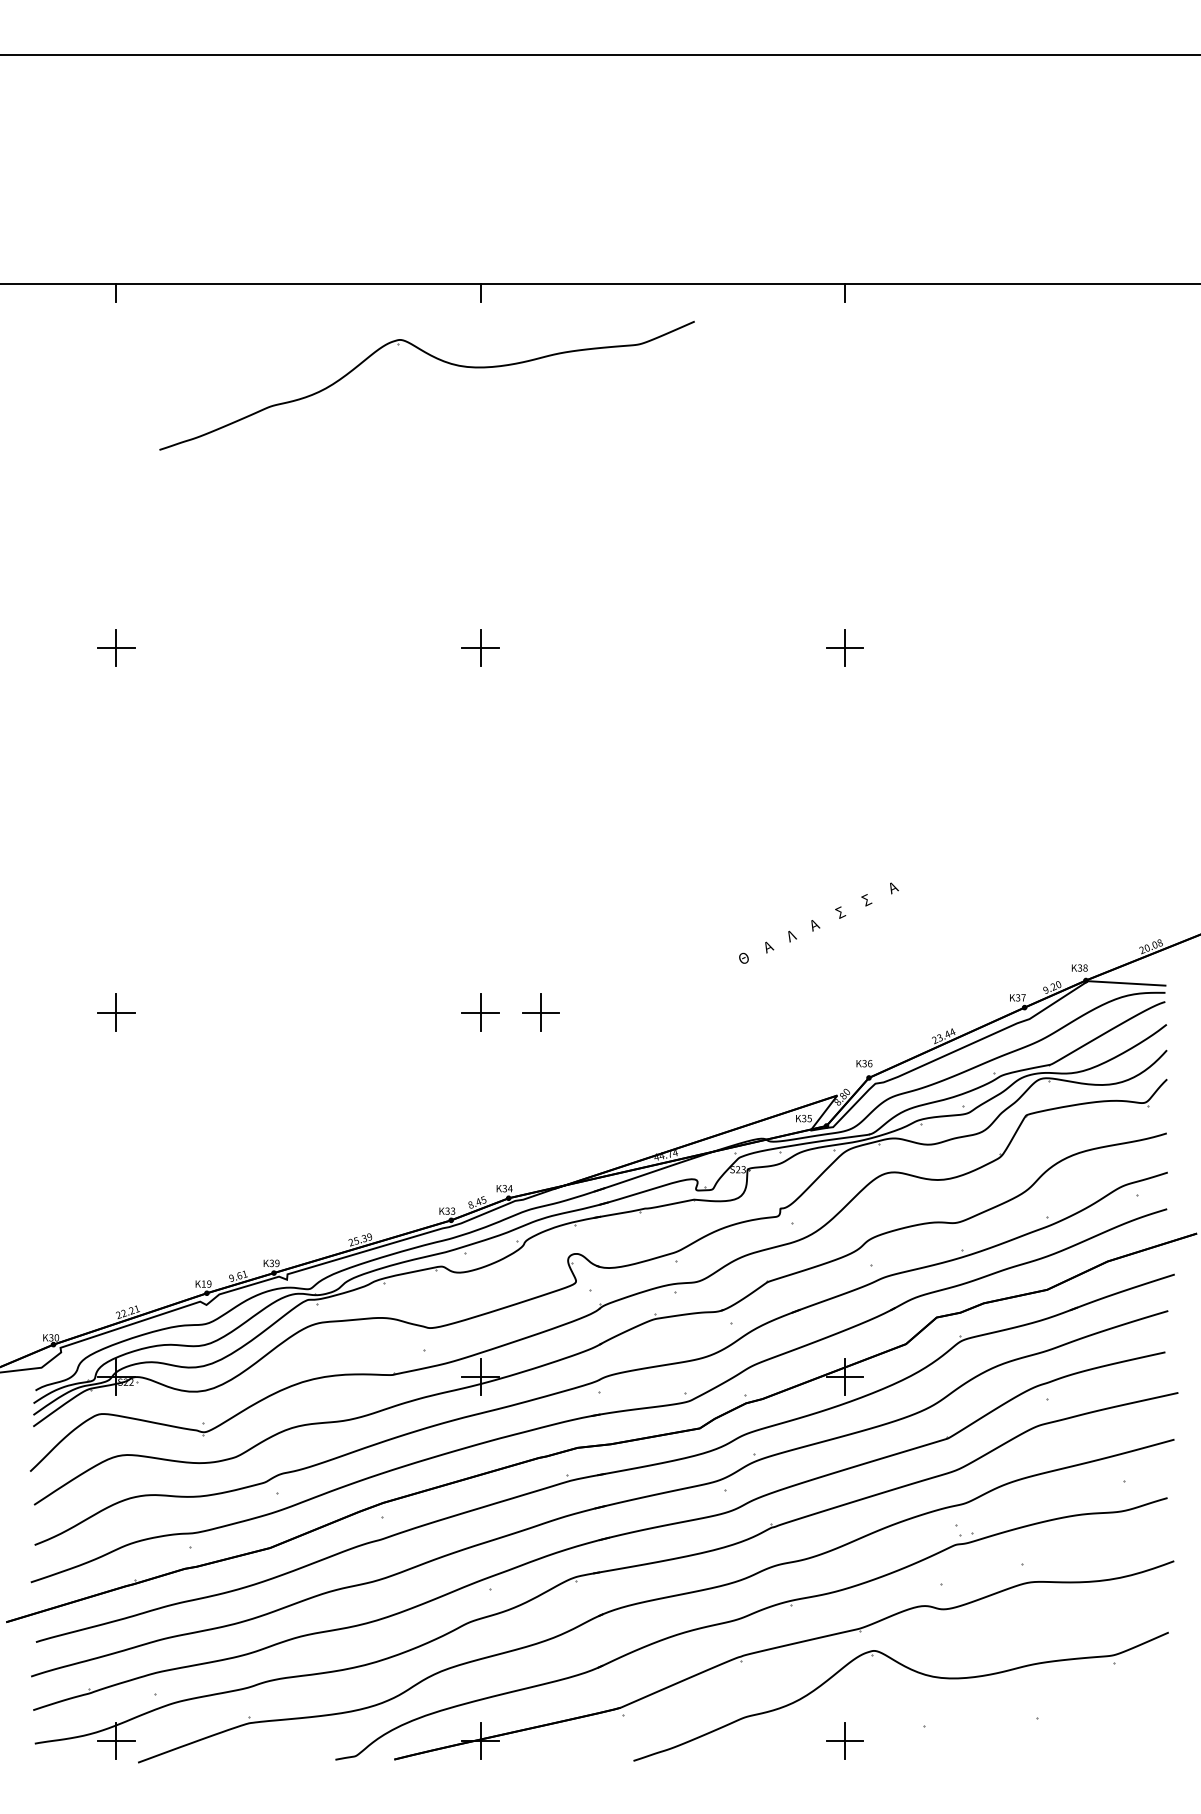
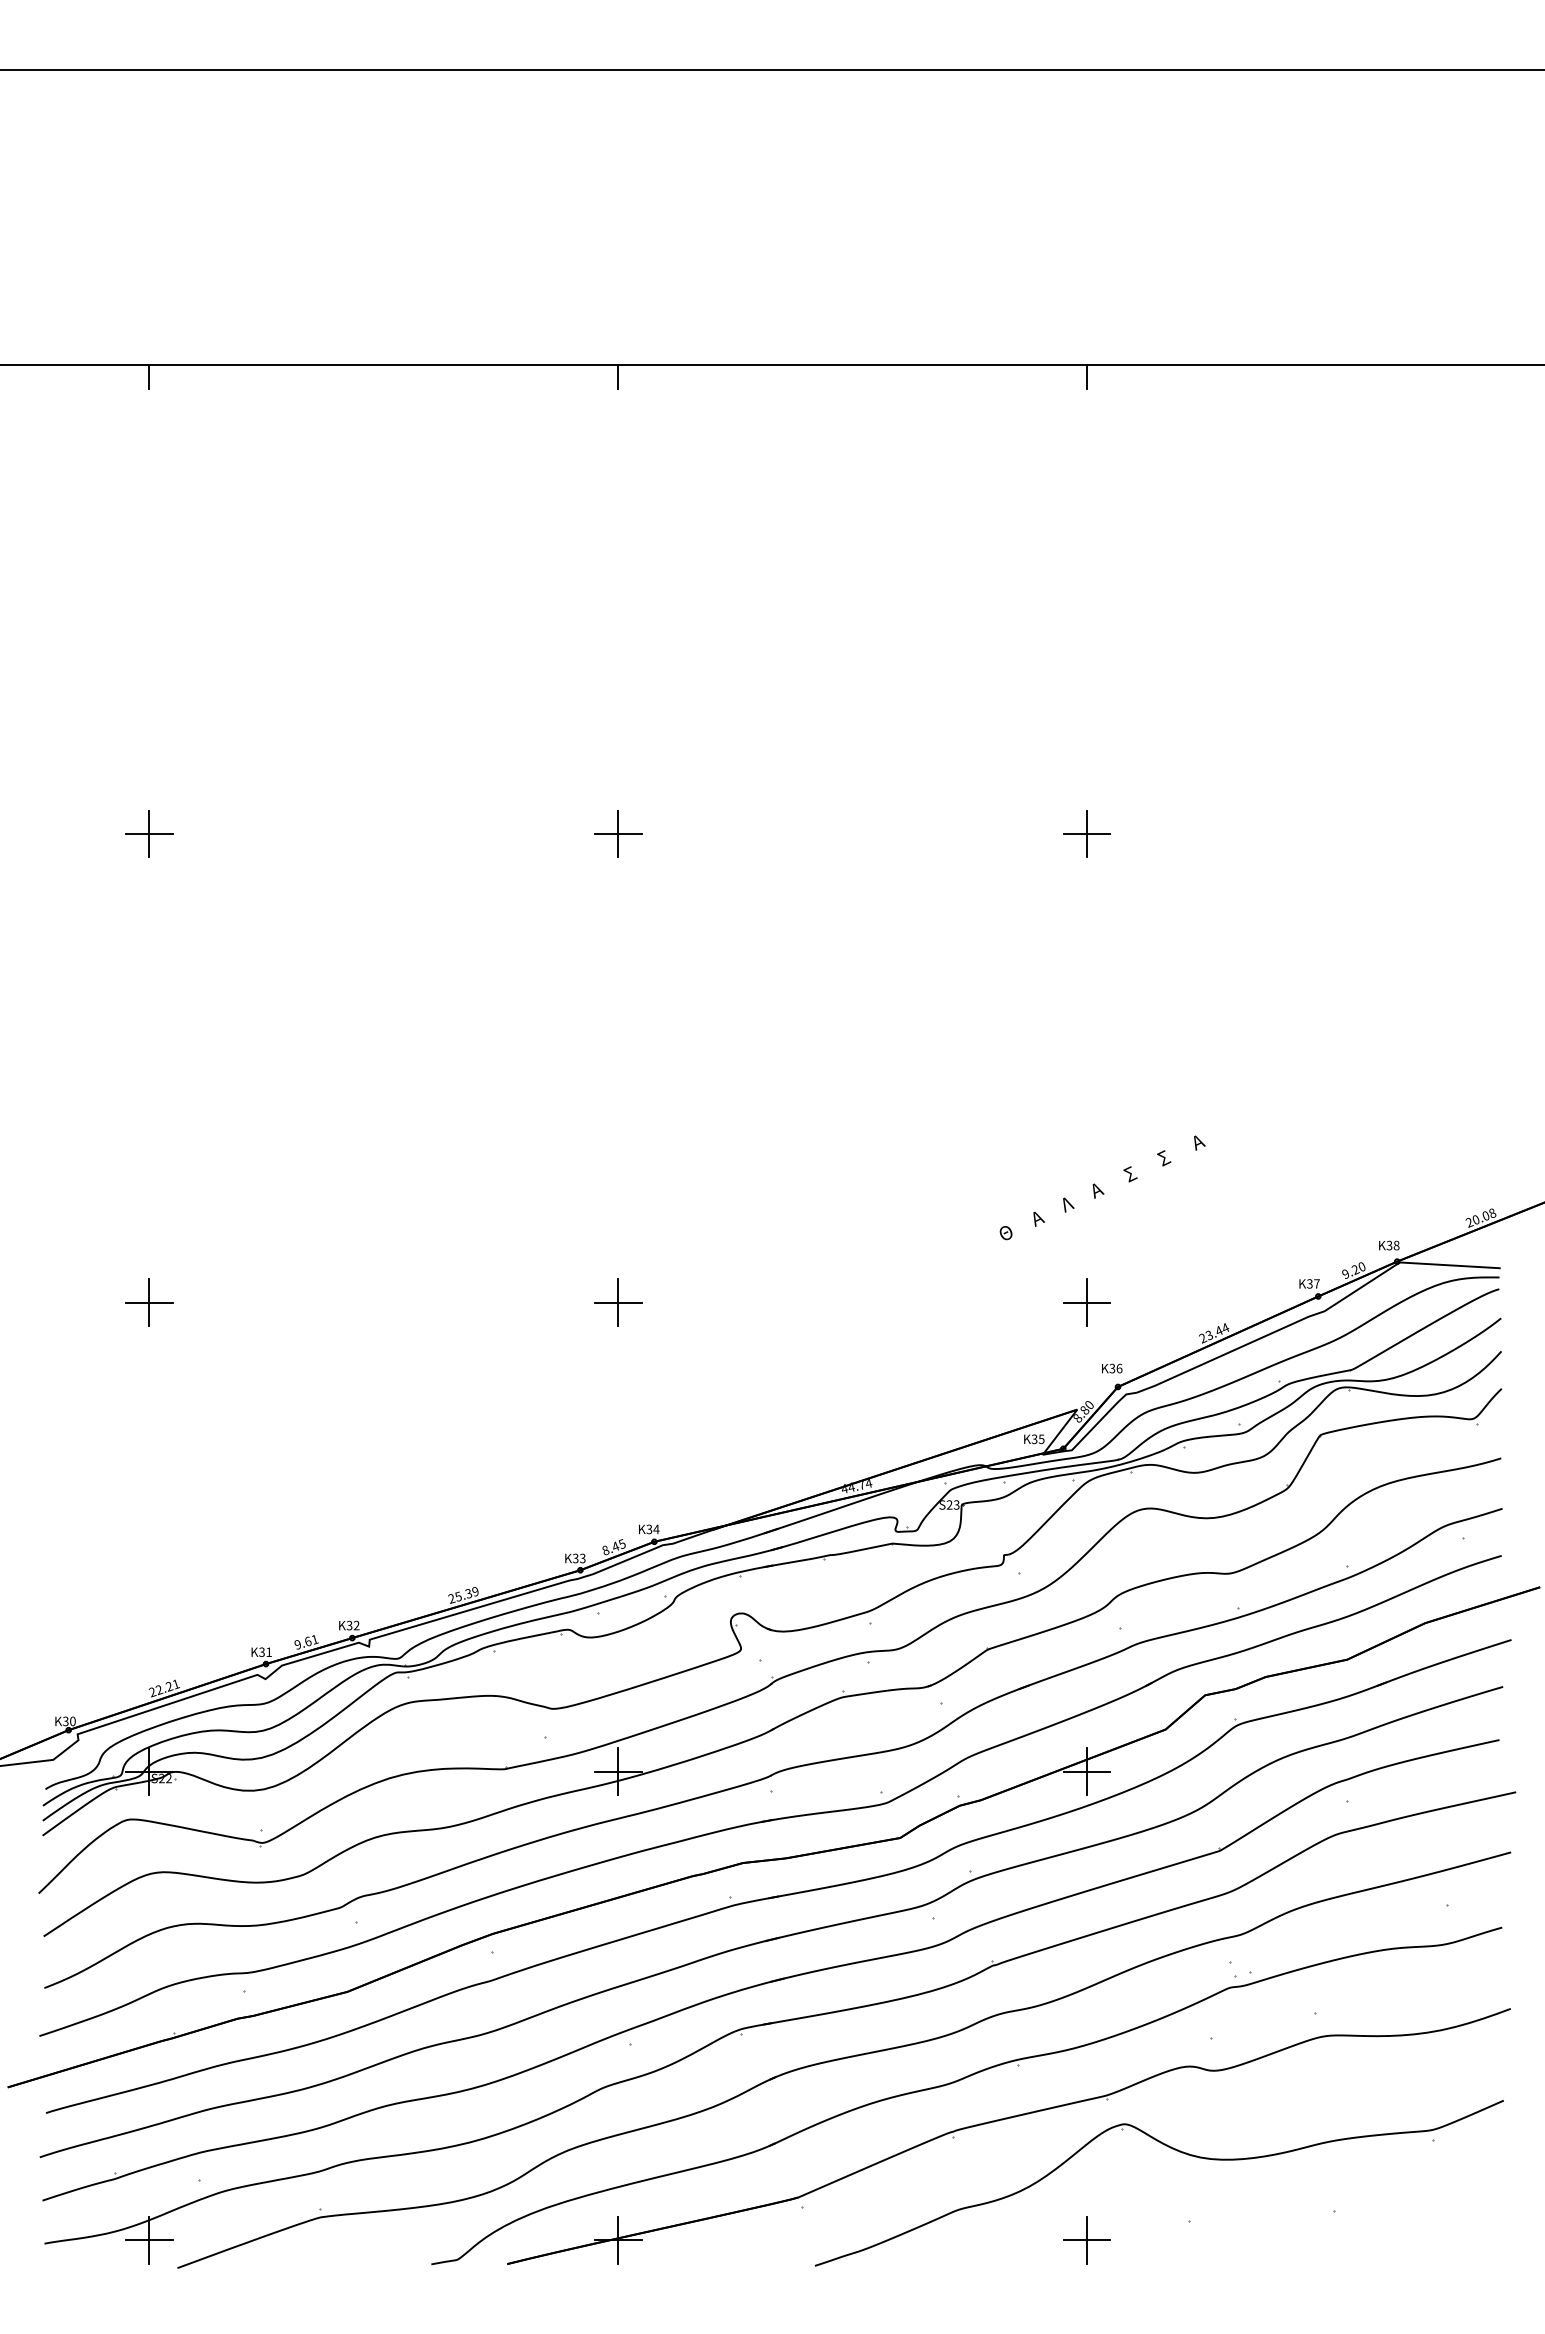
part: (438, 360) -> (564, 463), removed
text: (818, 922) -> (1102, 1187), moved
part: (540, 1012) -> (1086, 1302), moved
text: (277, 1263) -> (356, 1625), 39 -> 32
text: (206, 1284) -> (265, 1652), 19 -> 31

